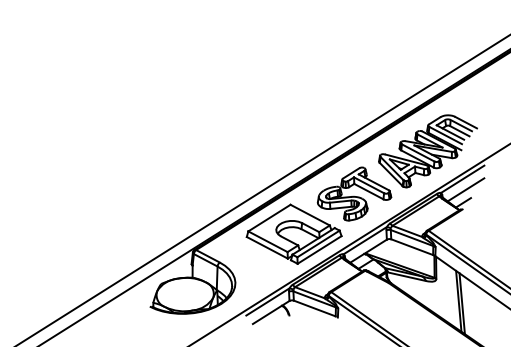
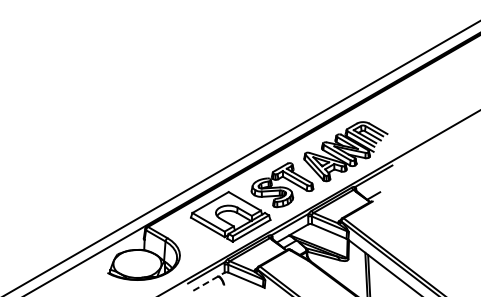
line: (465, 190) -> (375, 185), removed
line: (271, 312) -> (209, 281), solid -> dashed

